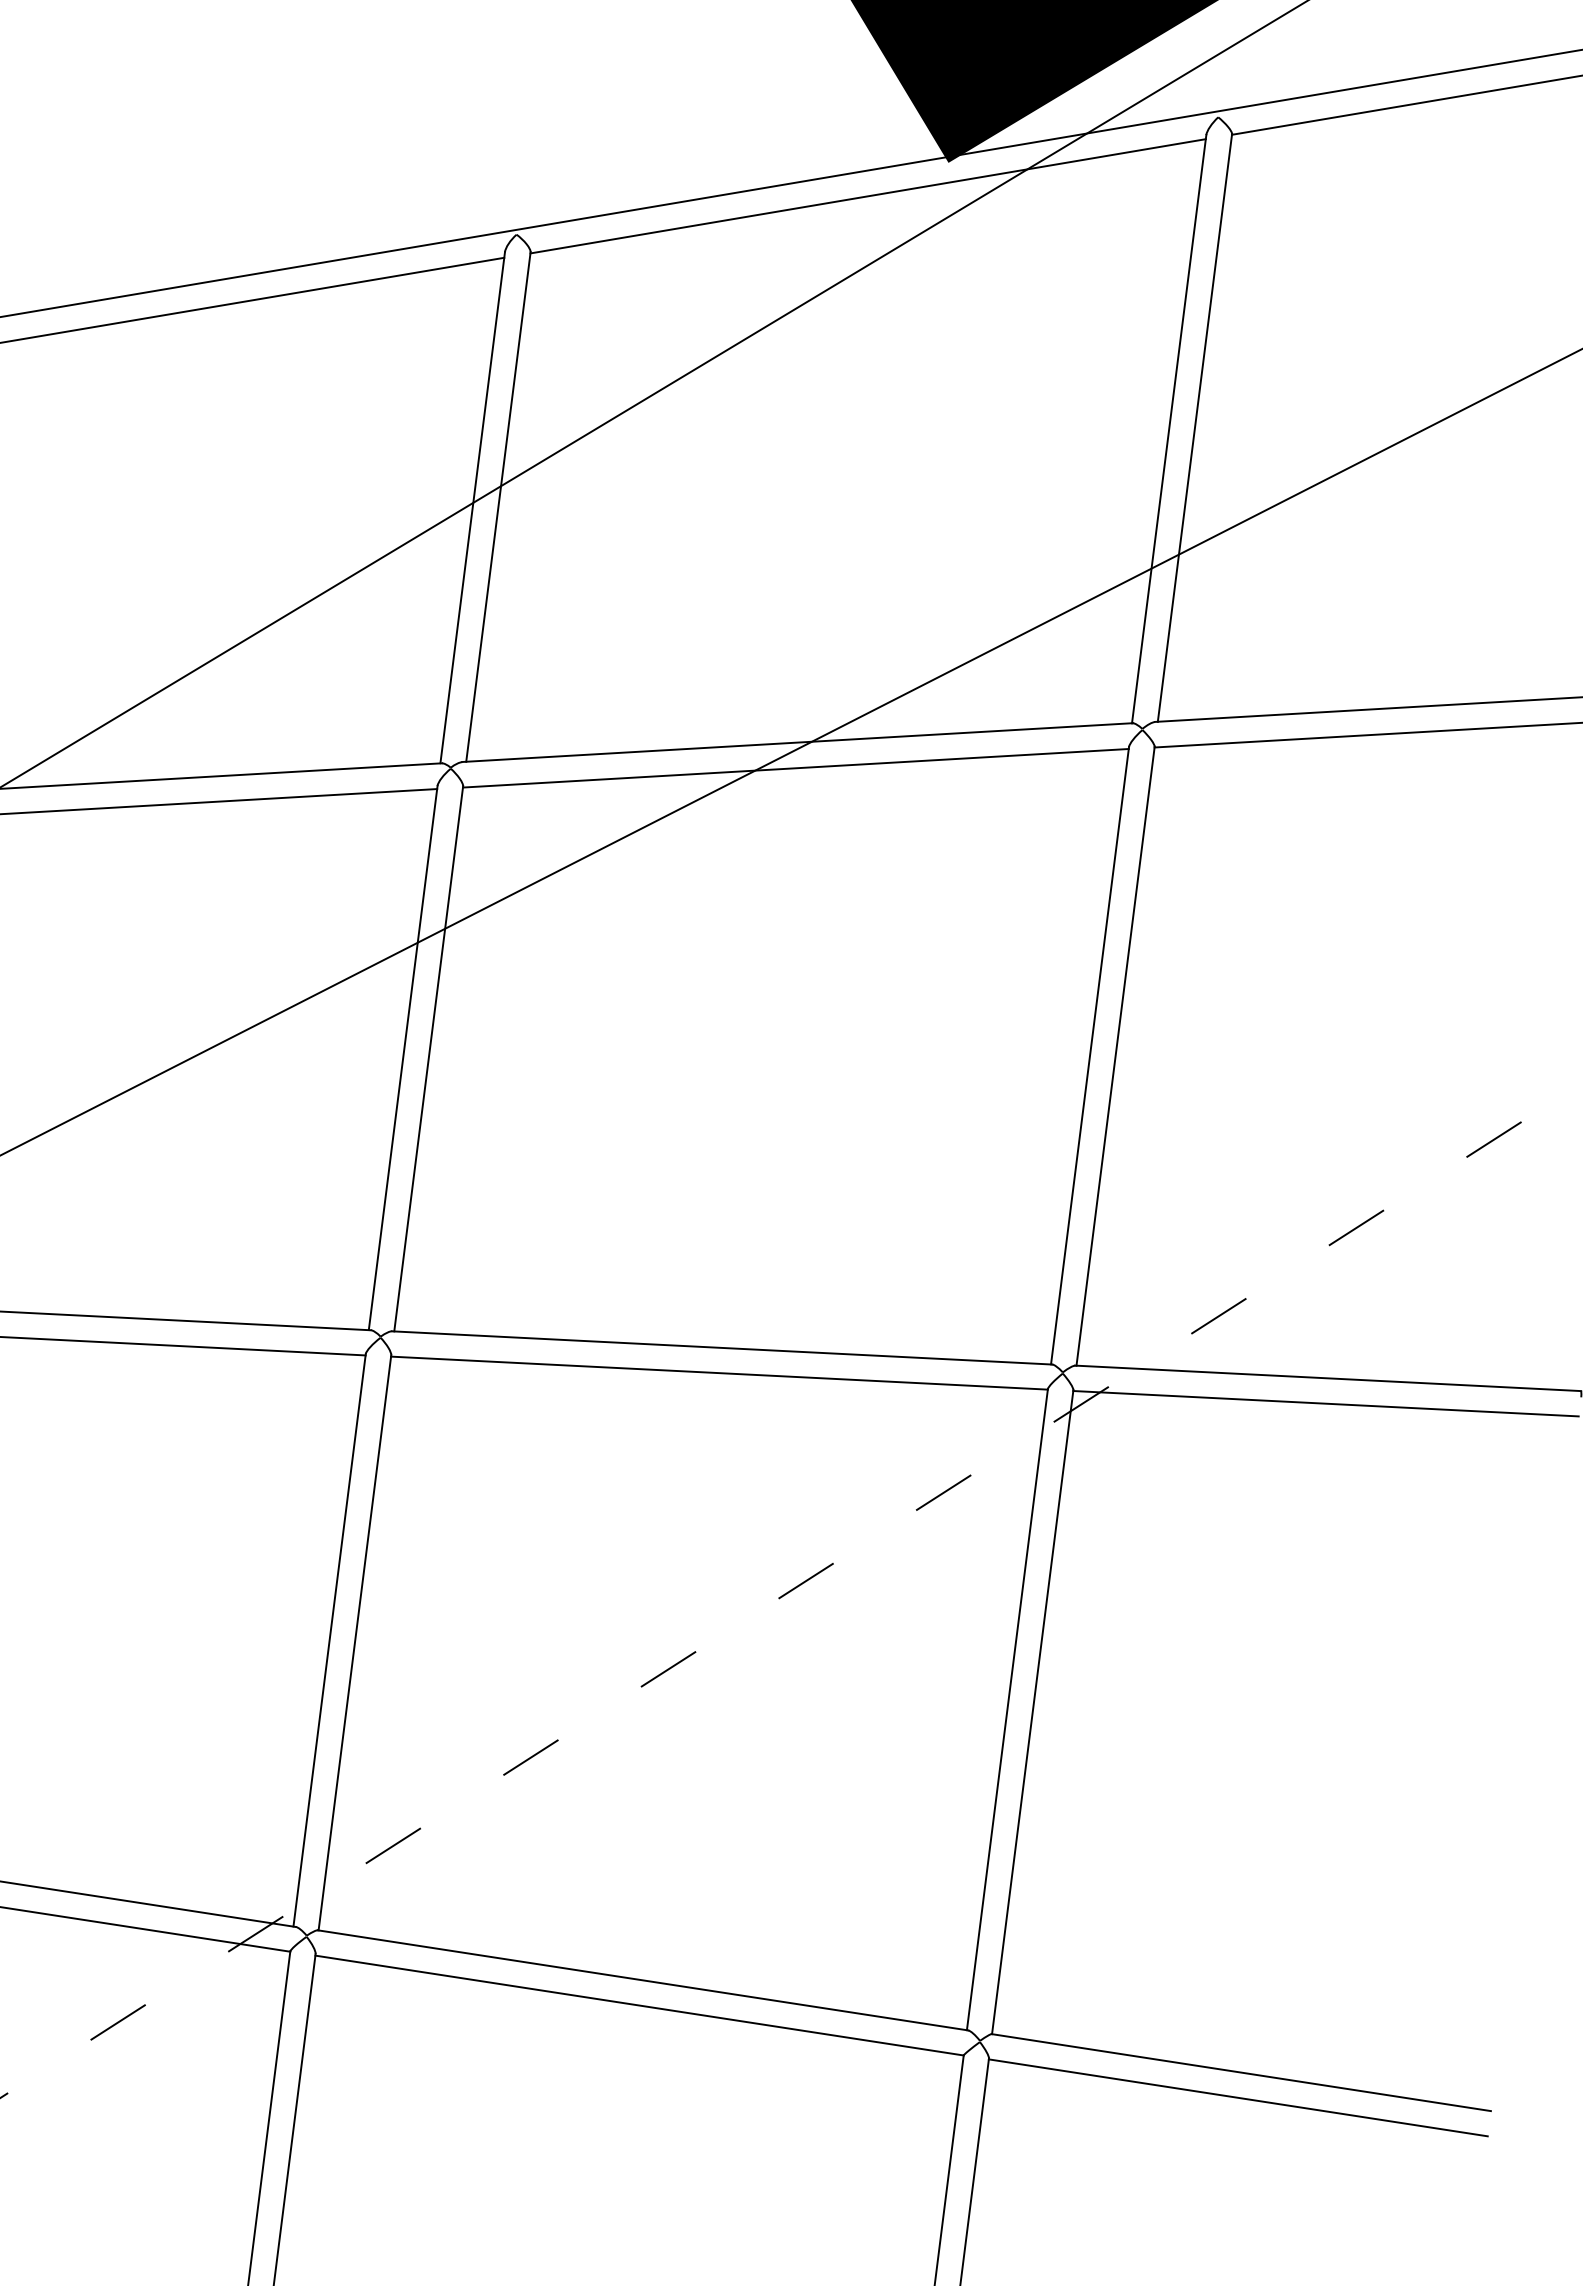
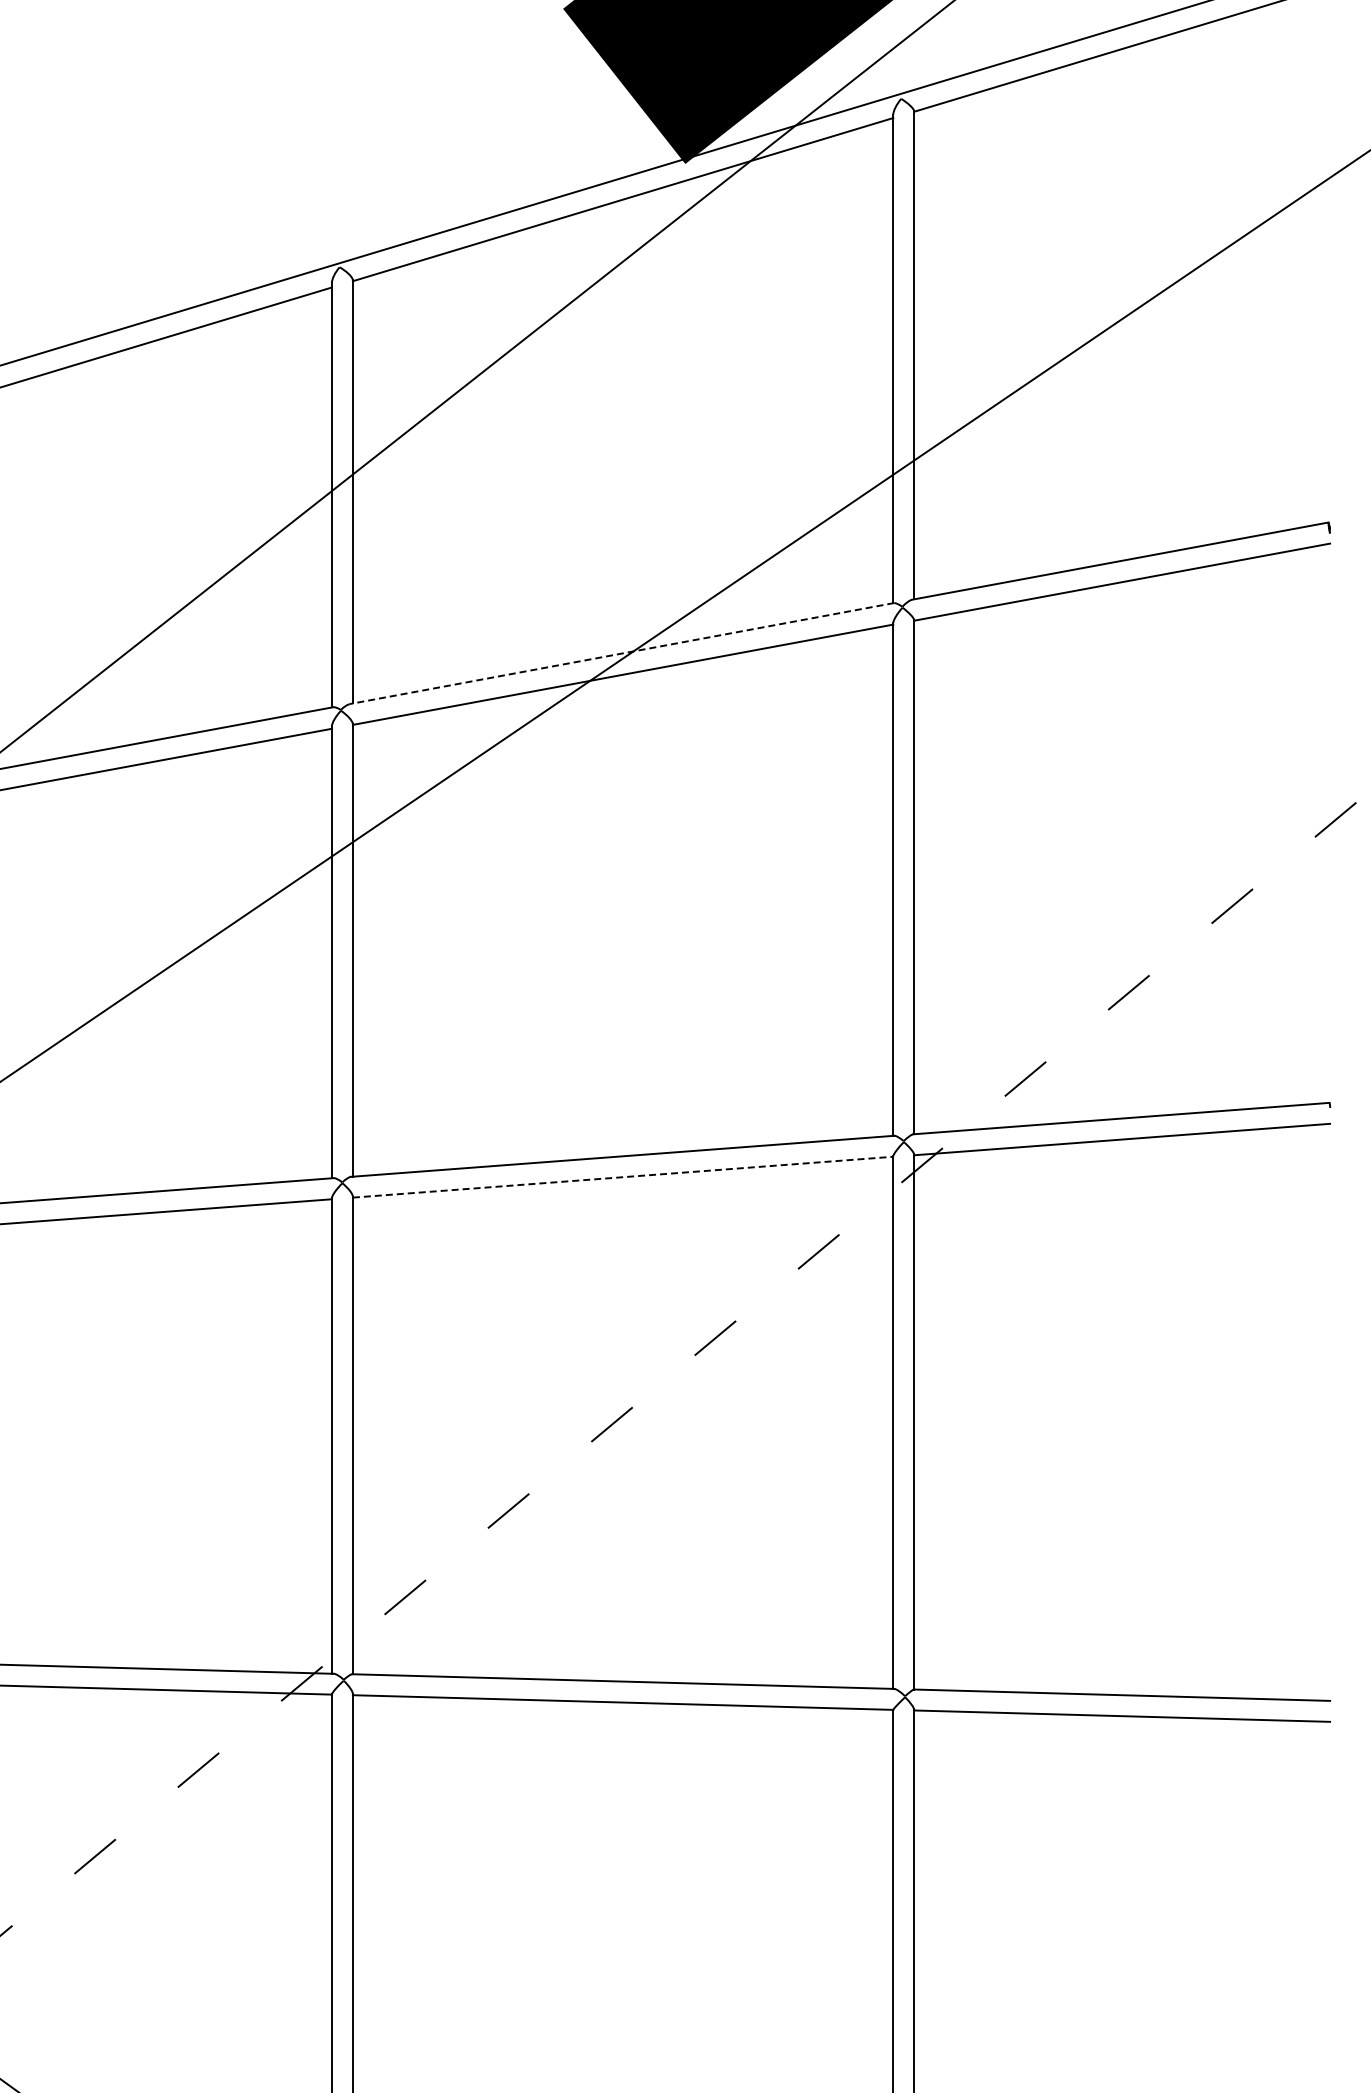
line: (797, 742) -> (621, 653), solid -> dashed
line: (719, 1373) -> (623, 1177), solid -> dashed

